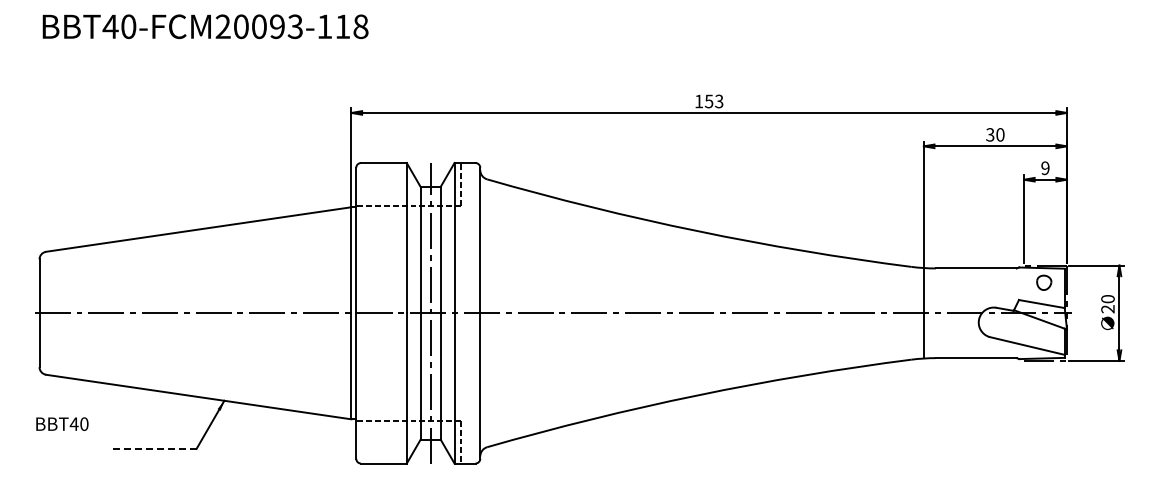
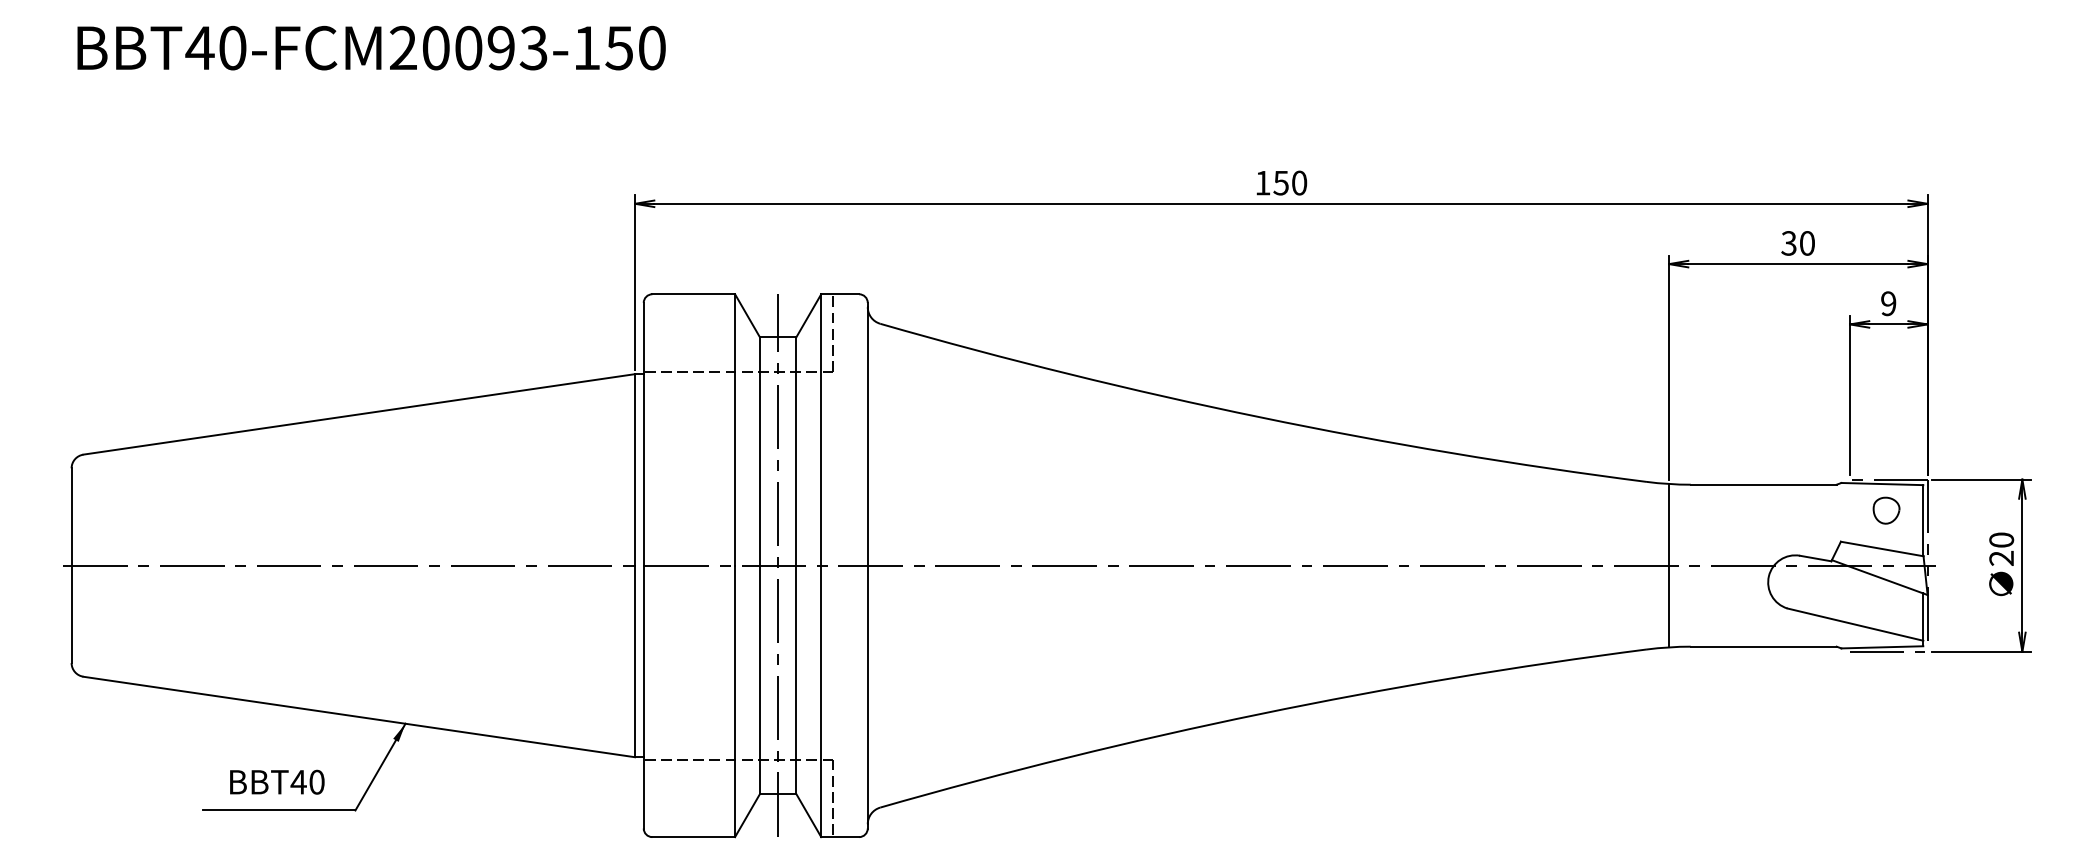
text: (351, 26) -> (635, 47), BBT40-FCM20093-118 -> BBT40-FCM20093-150
text: (719, 101) -> (1299, 183), 153 -> 150
text: (62, 423) -> (277, 781), moved
line: (153, 448) -> (277, 809), dashed -> solid

